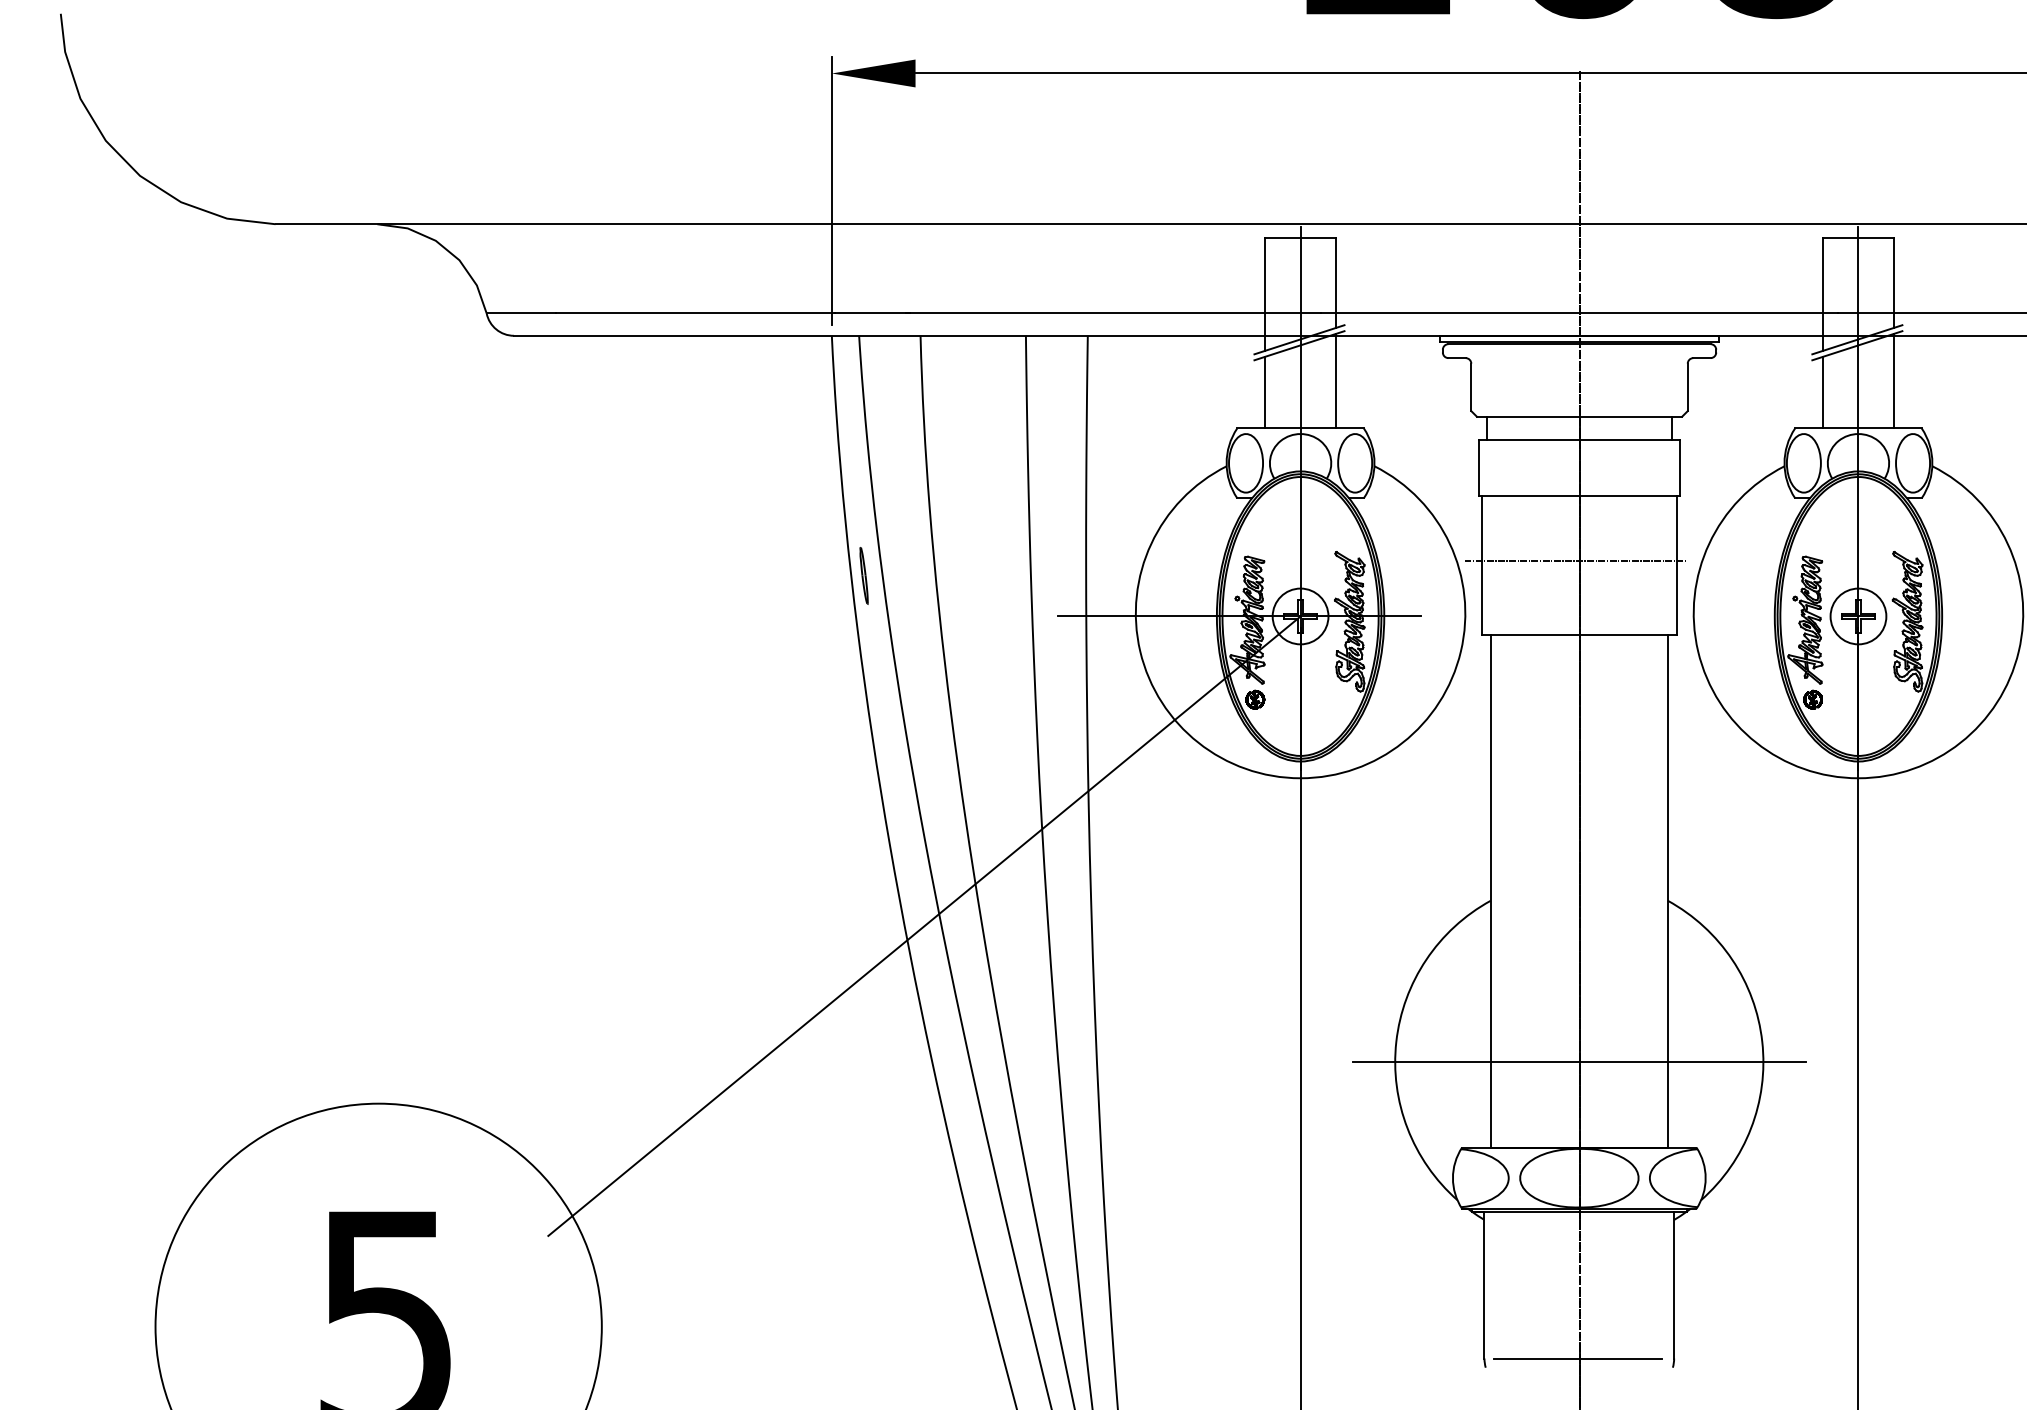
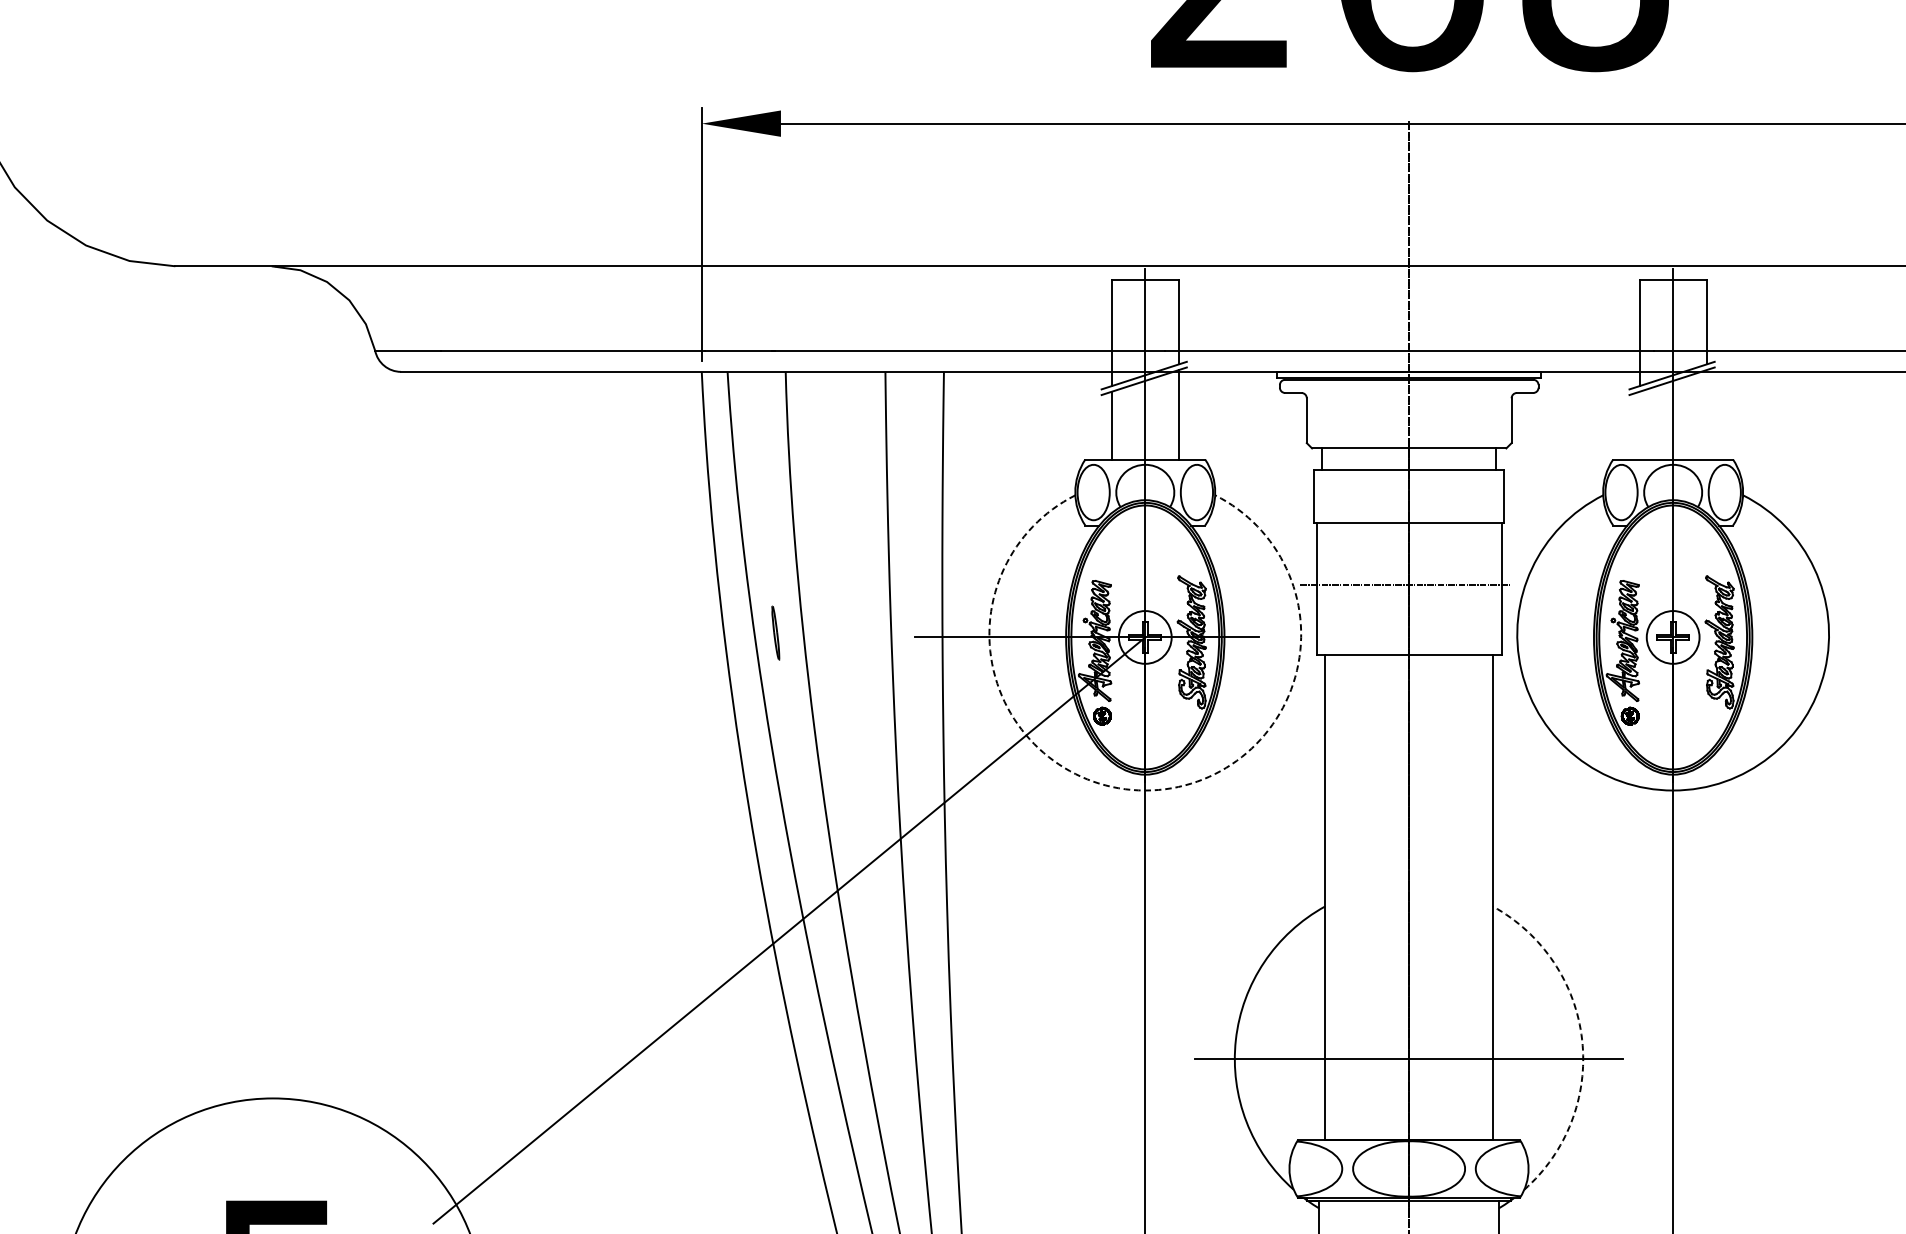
line: (1893, 380) -> (1706, 414), removed
line: (1823, 392) -> (1640, 425), removed
part: (863, 575) -> (775, 632), moved
arc: (1300, 778) -> (1145, 790), solid -> dashed
arc: (1762, 1041) -> (1582, 1039), solid -> dashed

